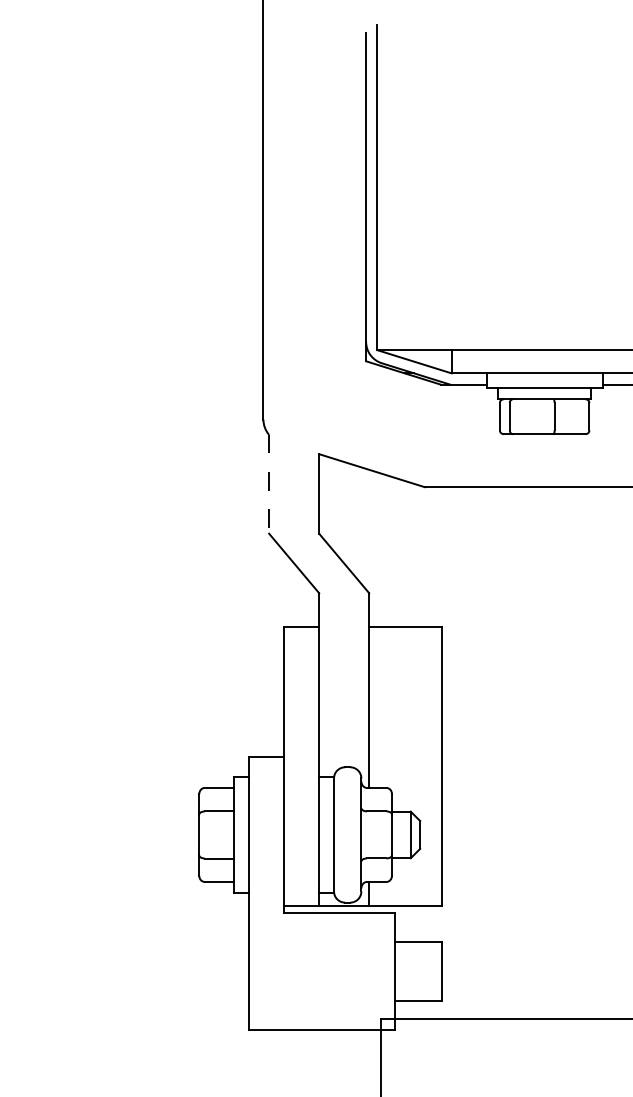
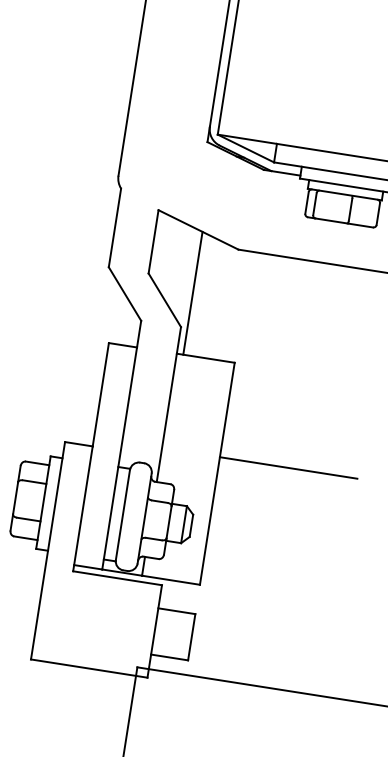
line: (269, 484) -> (115, 228), dashed -> solid
line: (377, 549) -> (193, 293), added
line: (527, 745) -> (288, 468), added

